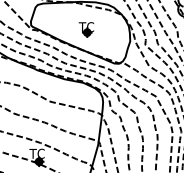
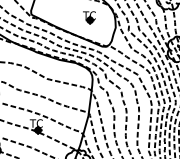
part: (86, 29) -> (89, 17), moved

